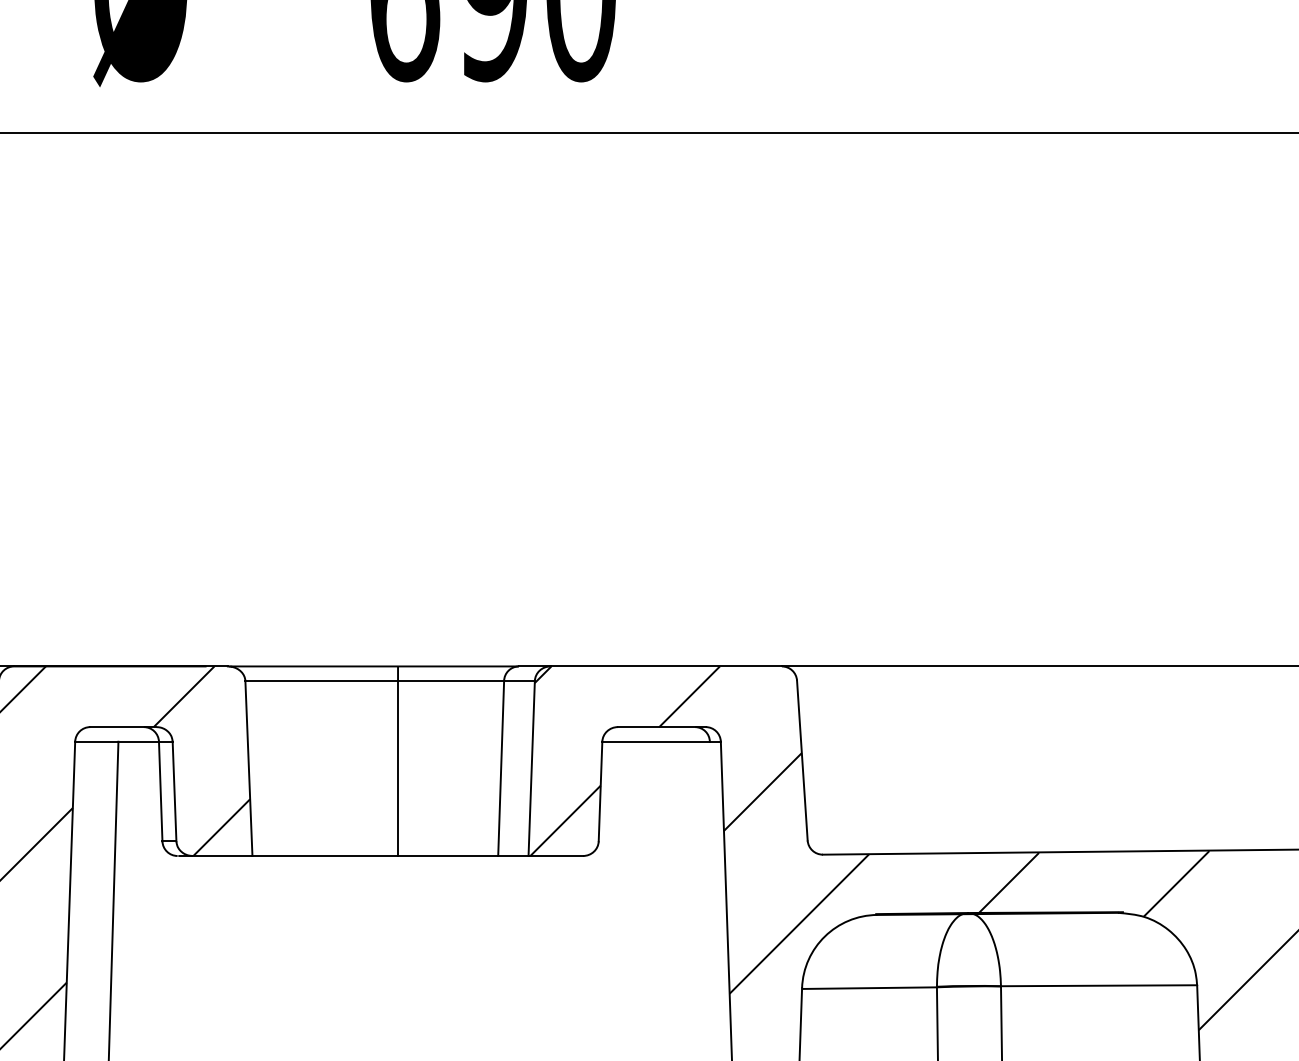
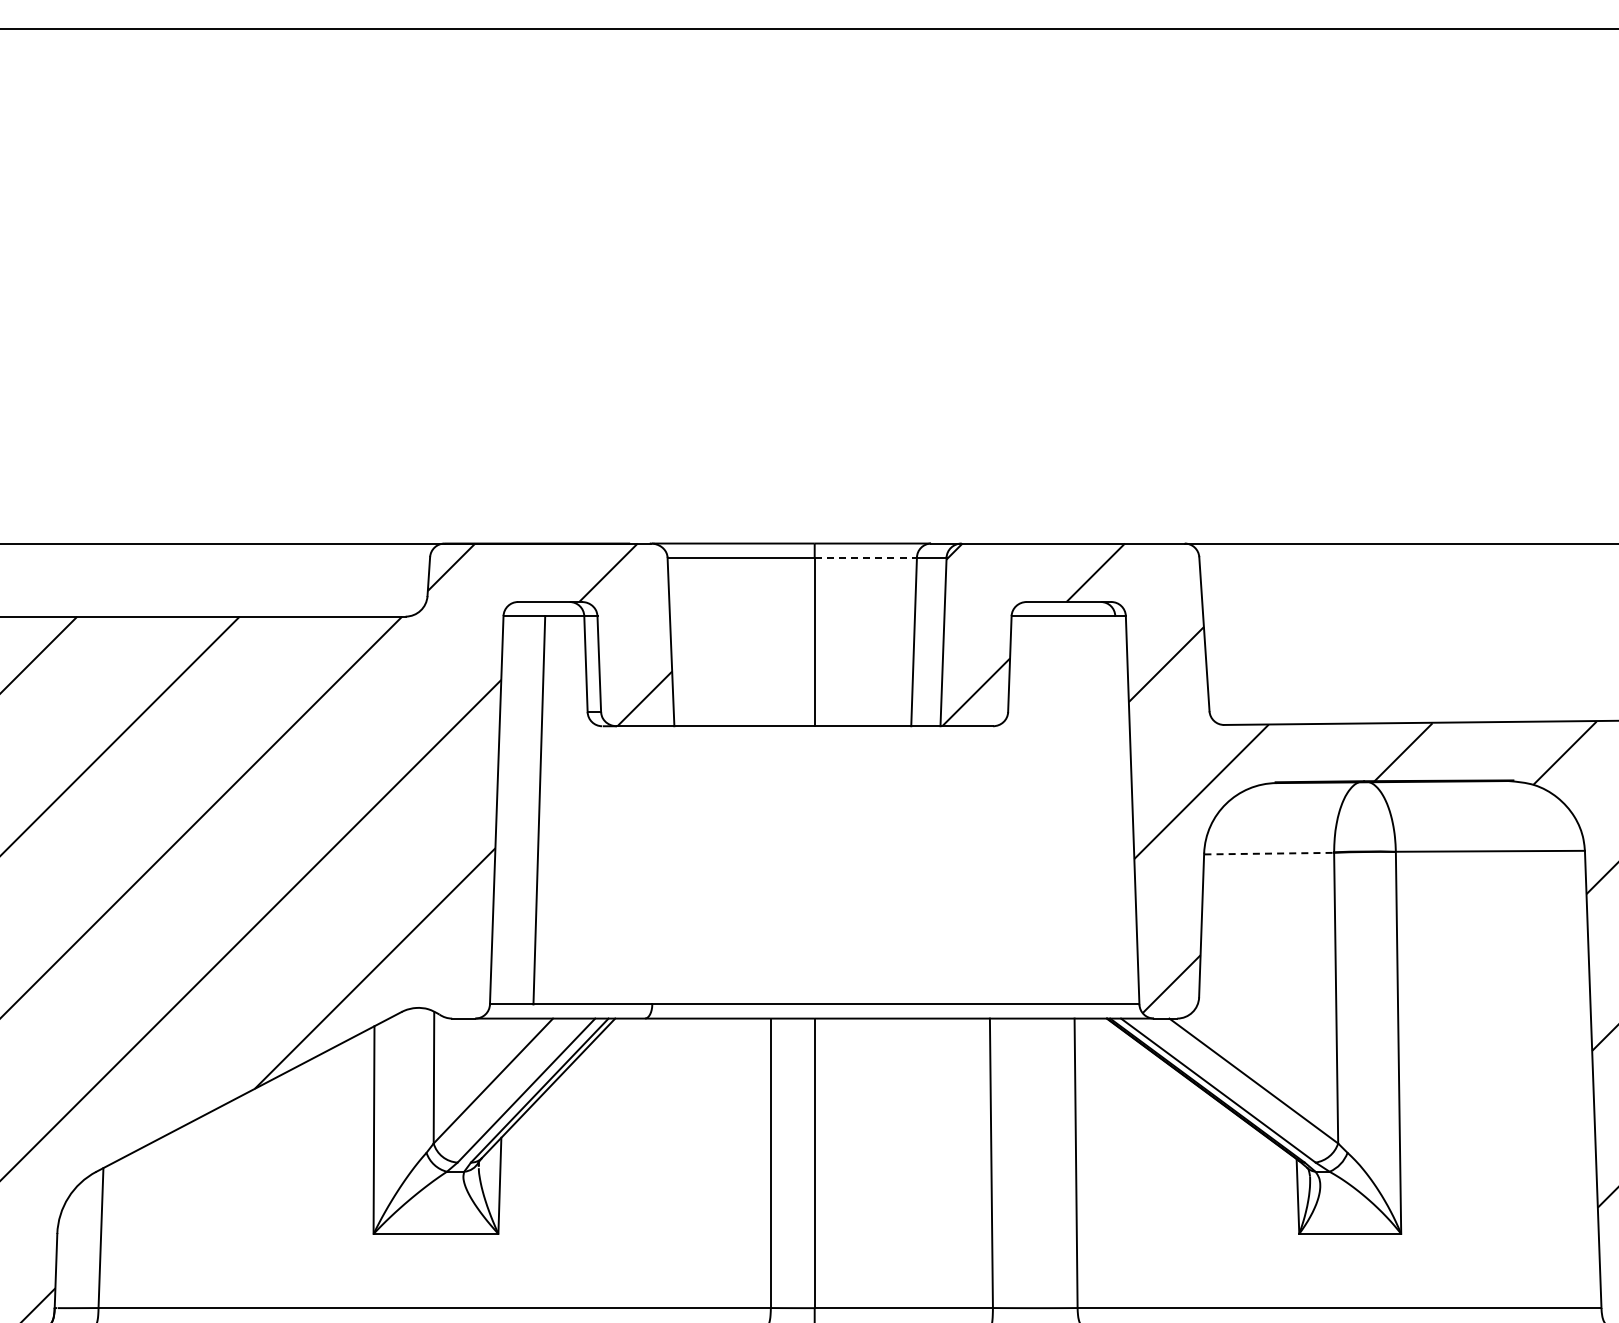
line: (451, 680) -> (866, 557), solid -> dashed
line: (869, 988) -> (1269, 853), solid -> dashed

